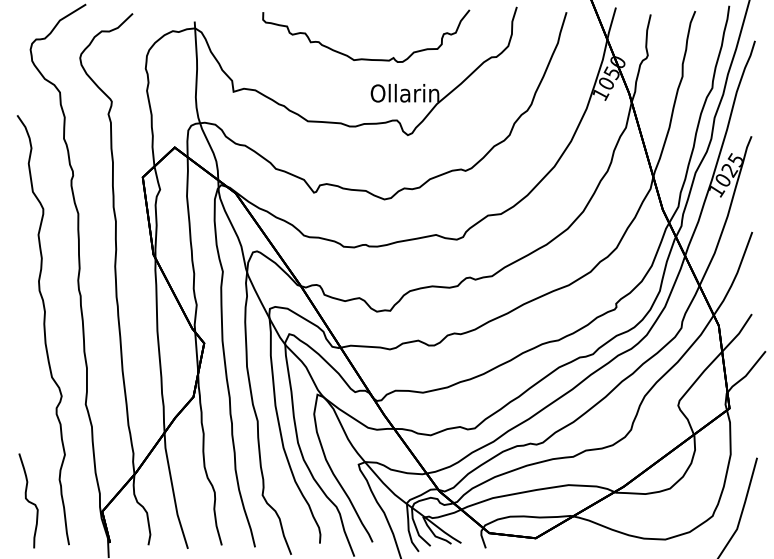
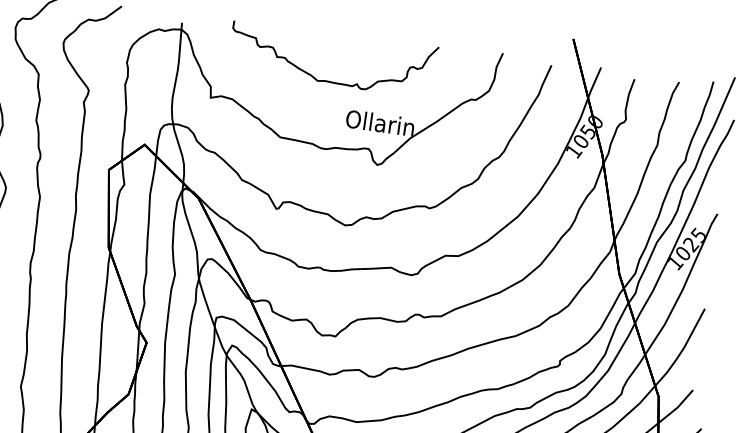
curve: (366, 58) -> (330, 80), moved

